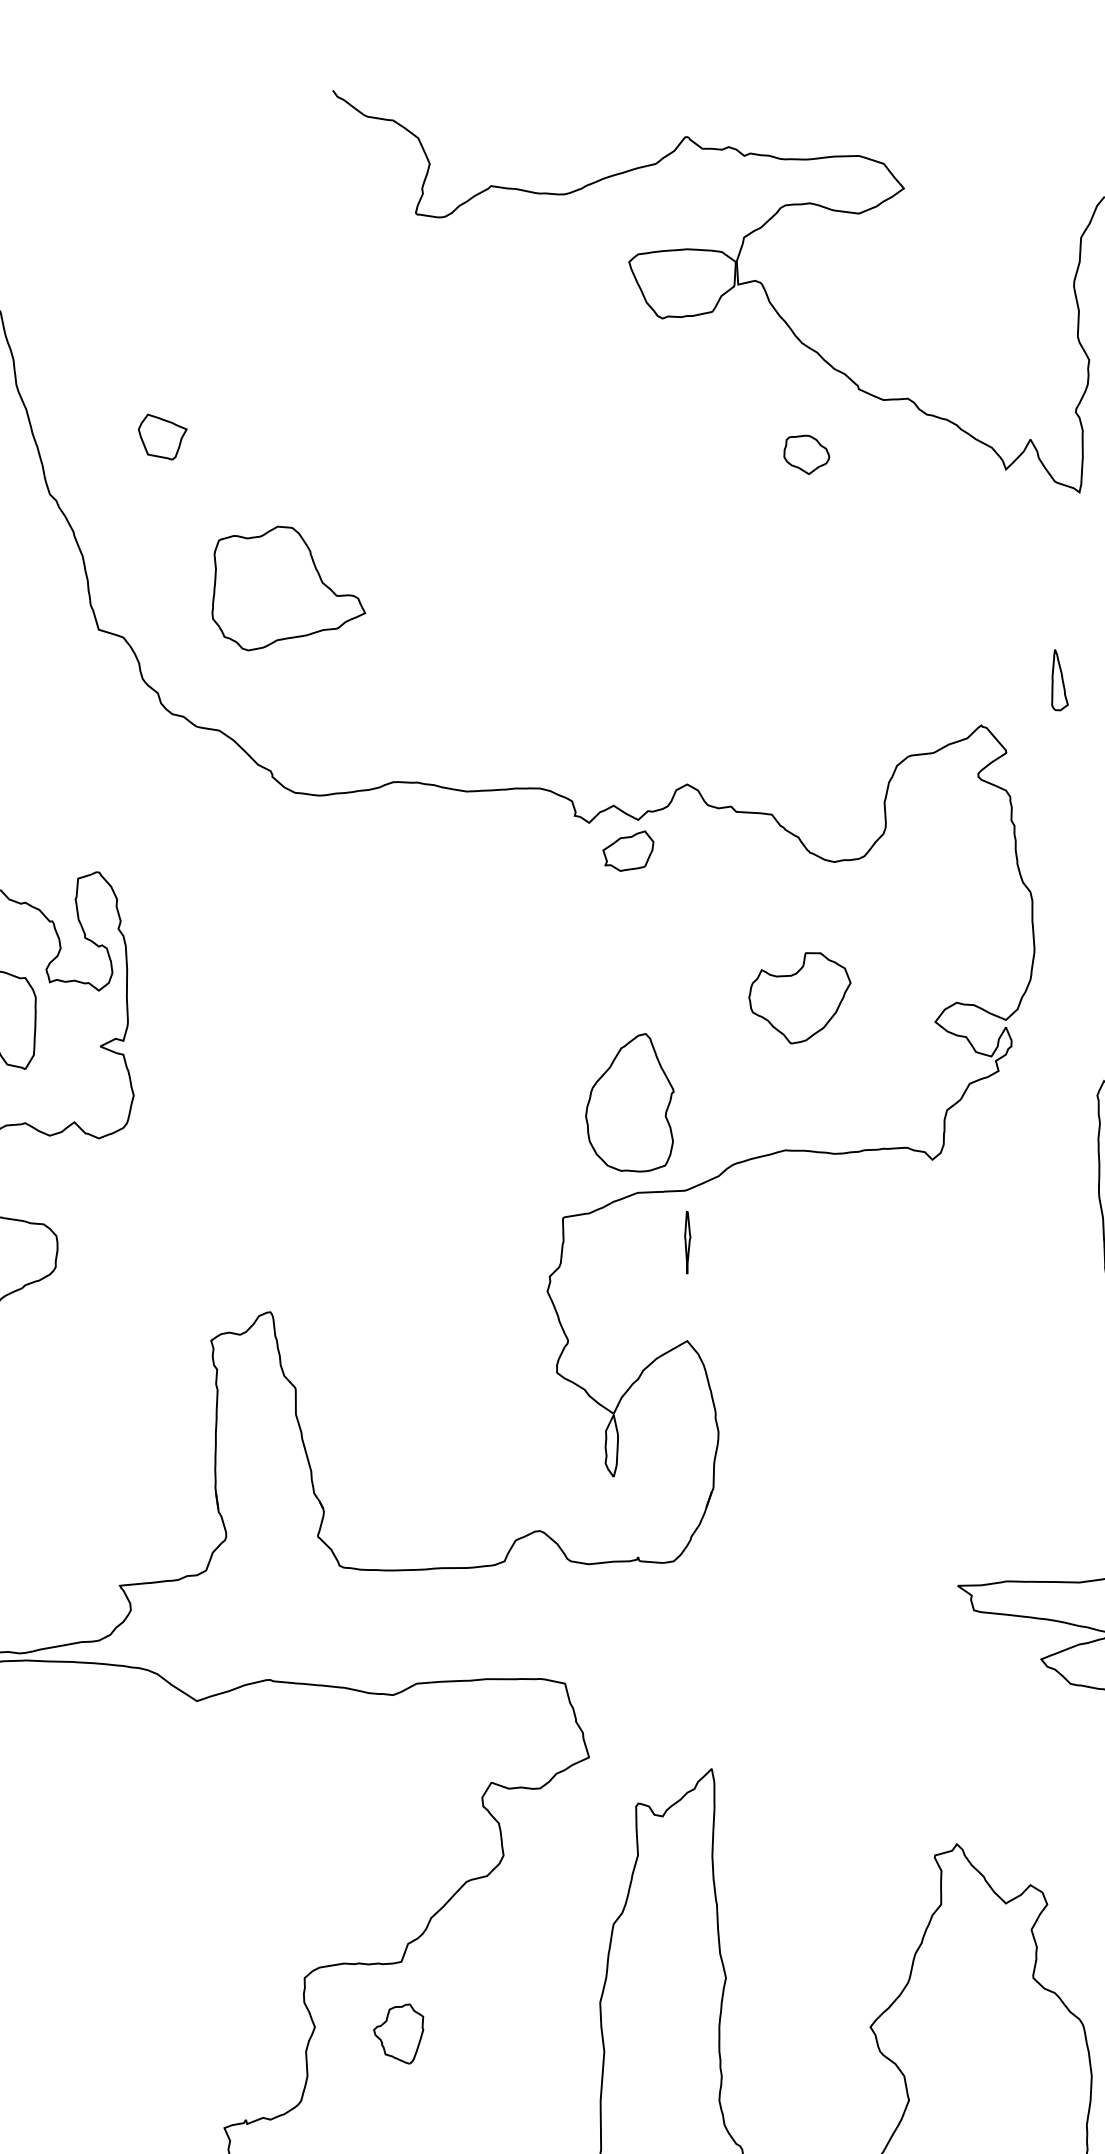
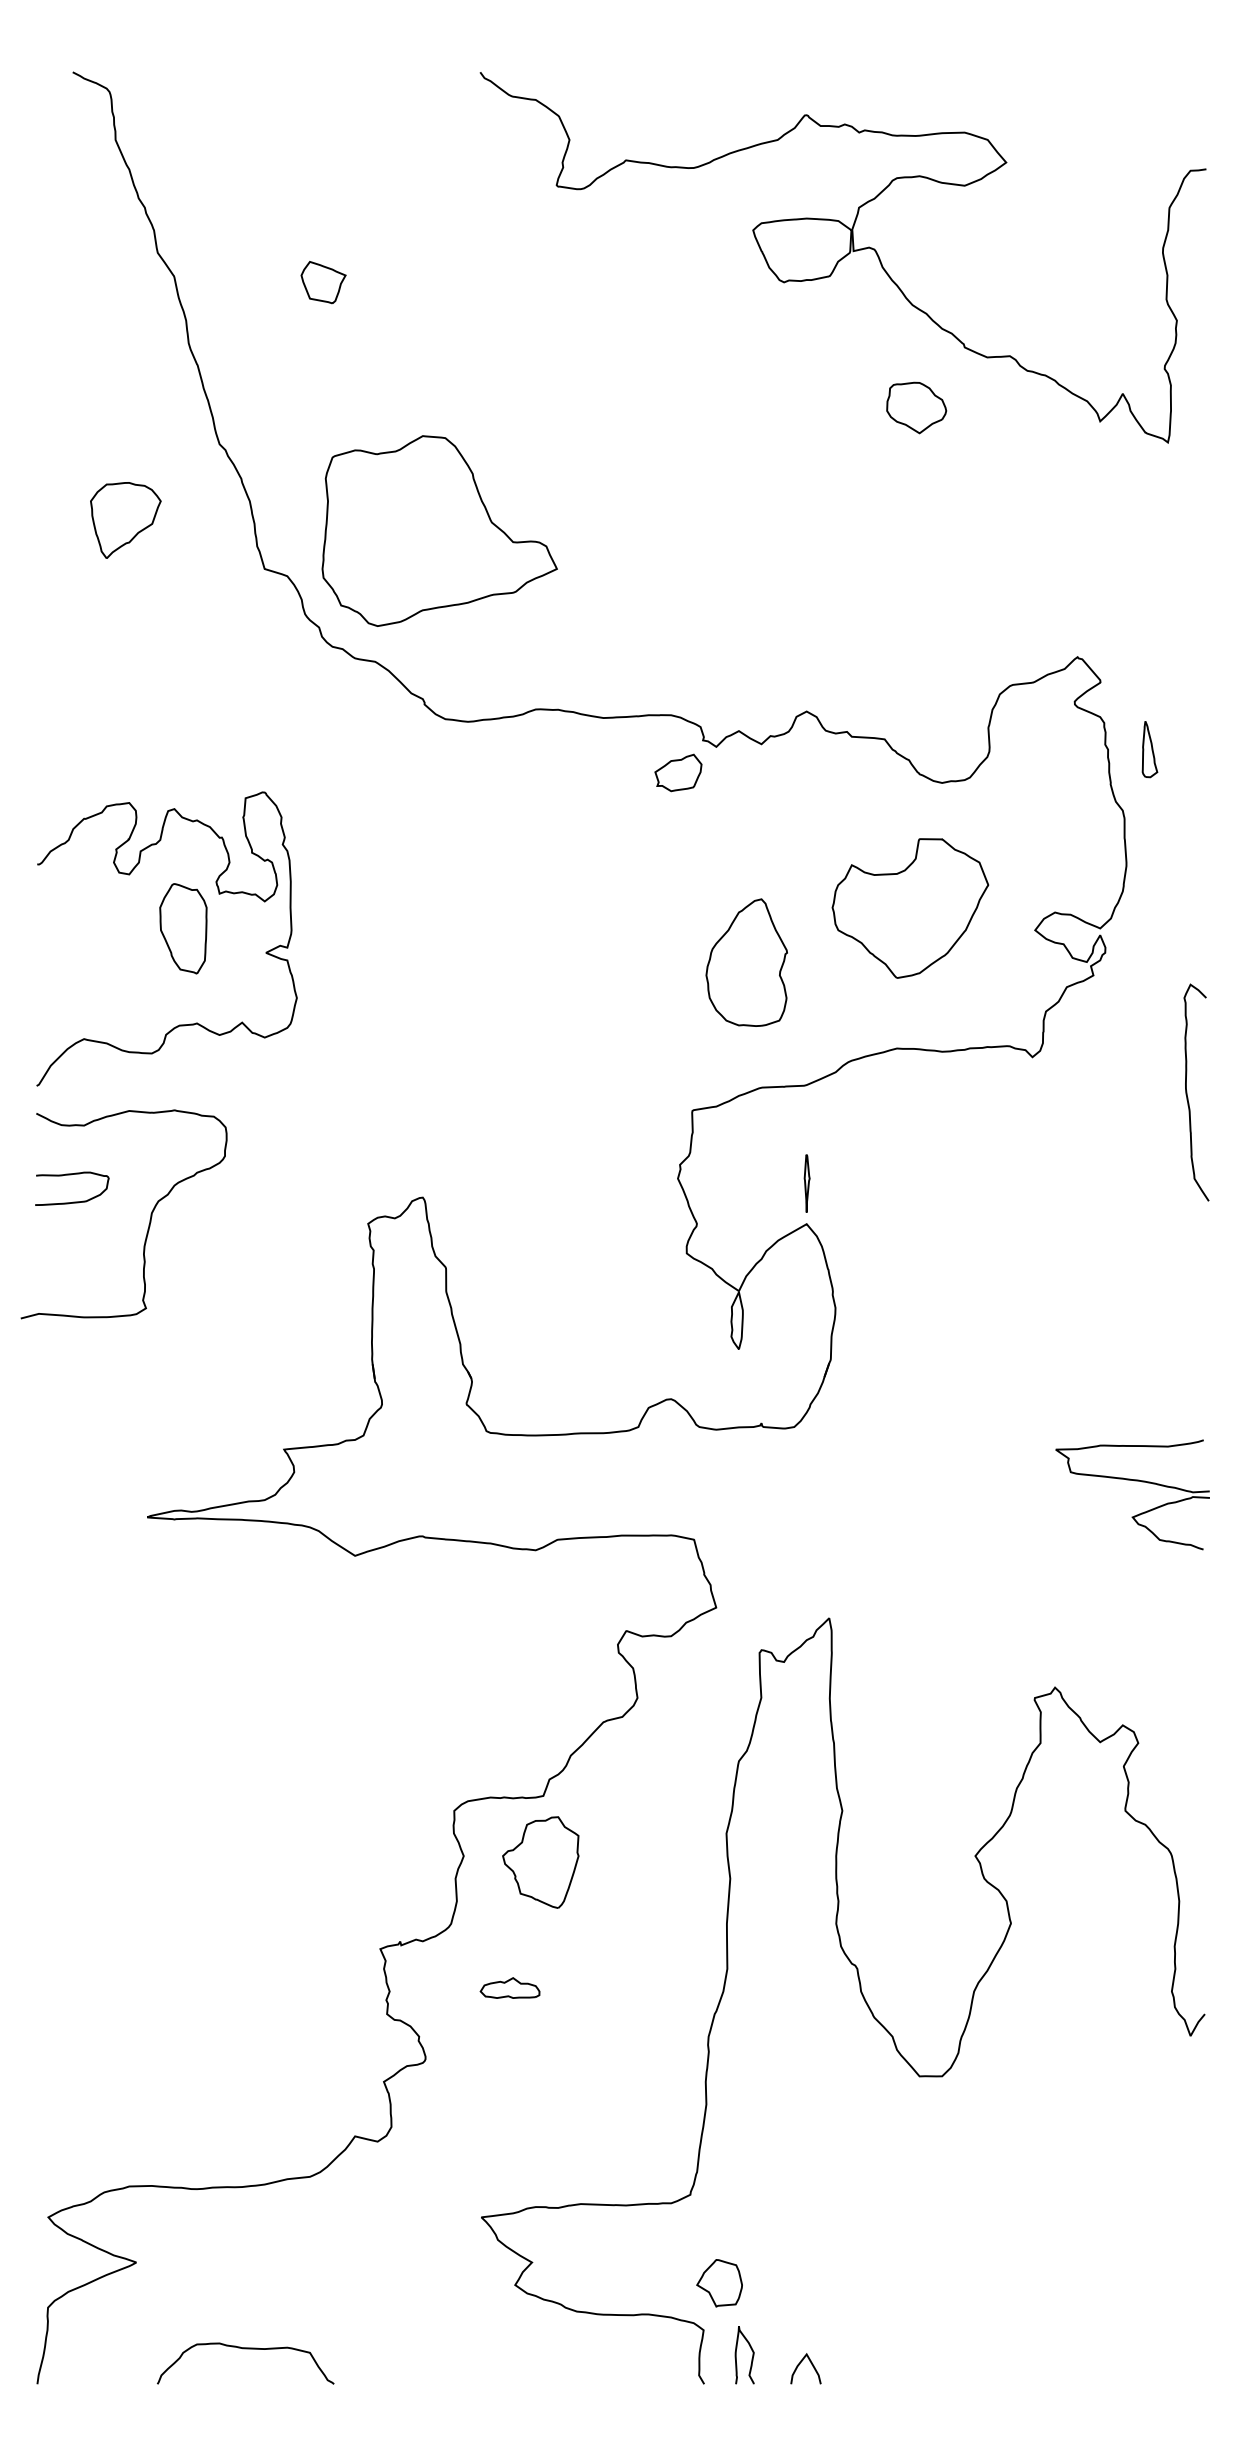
part: (162, 437) -> (323, 282), moved
part: (806, 454) -> (916, 407), size x1.43
part: (288, 587) -> (439, 530), size x1.67
part: (1059, 680) -> (1149, 749), moved
part: (628, 850) -> (678, 772), moved
part: (799, 998) -> (910, 908), size x1.67
part: (629, 1102) -> (746, 962), moved
part: (687, 1242) -> (806, 1183), moved
part: (398, 2034) -> (540, 1862), size x1.67

